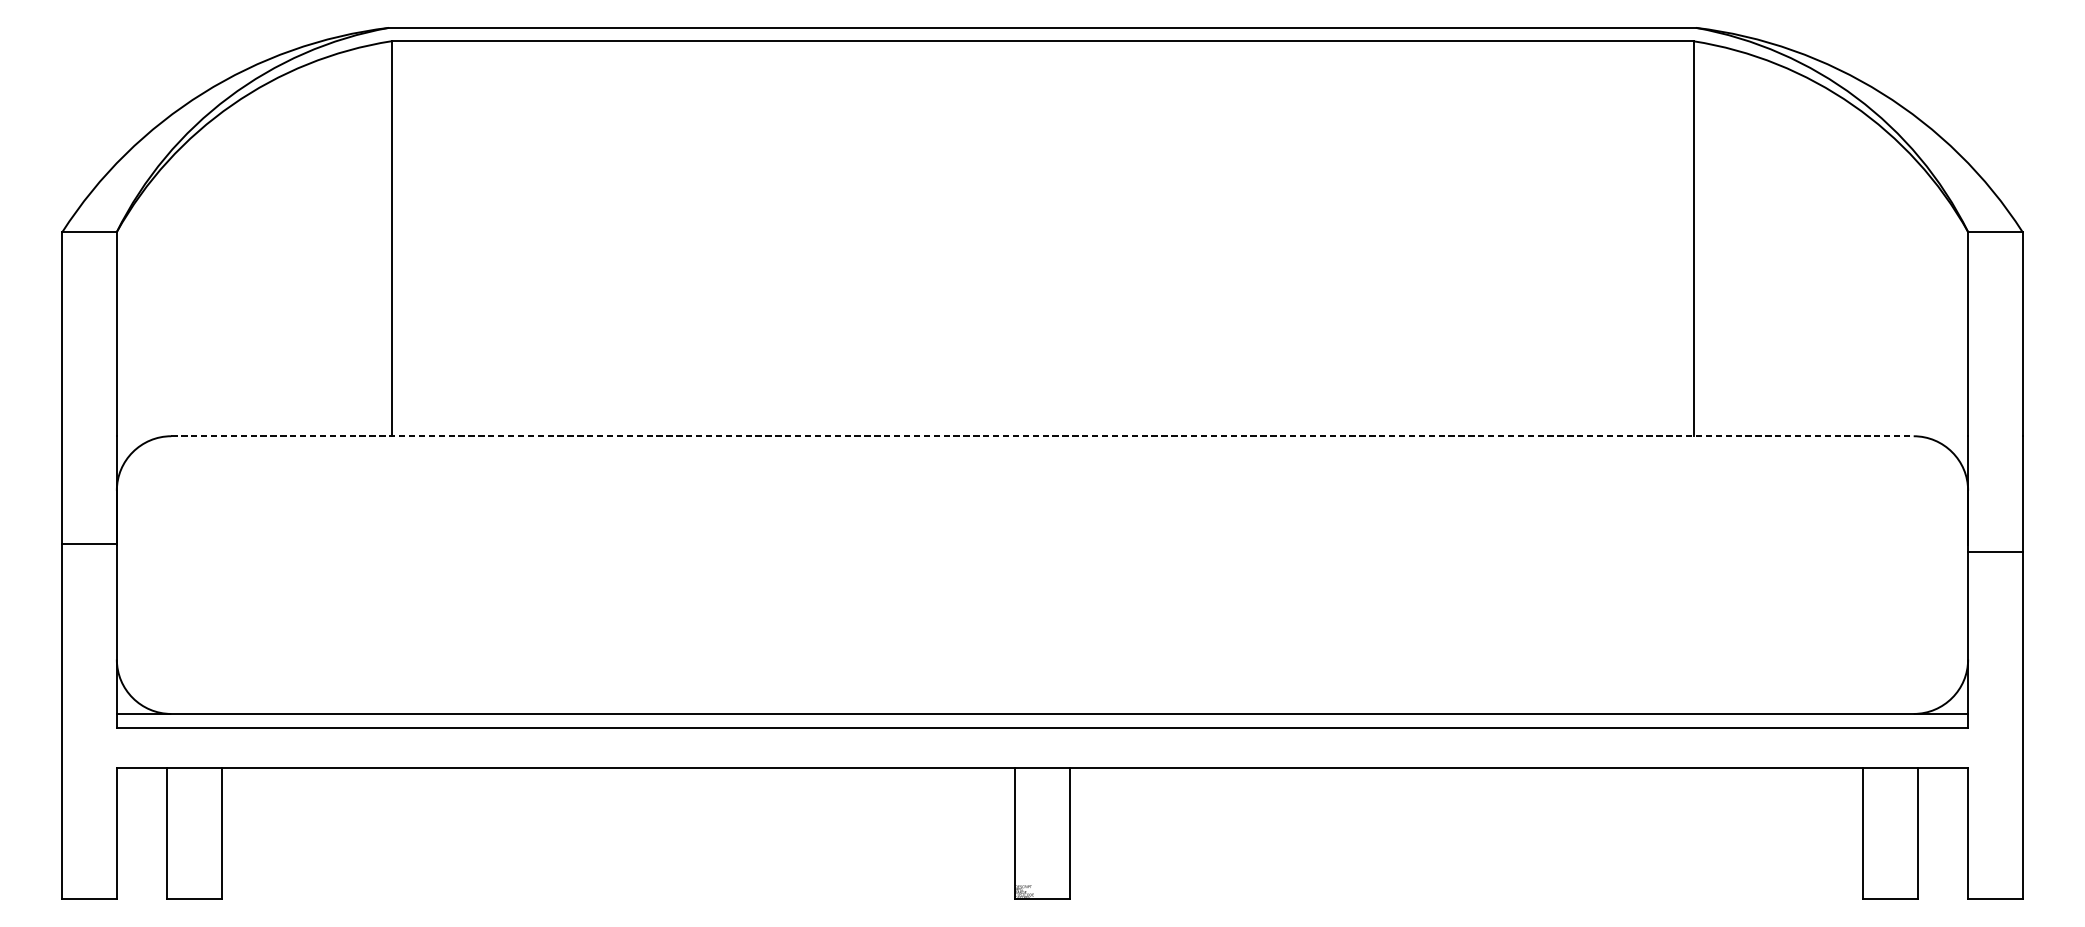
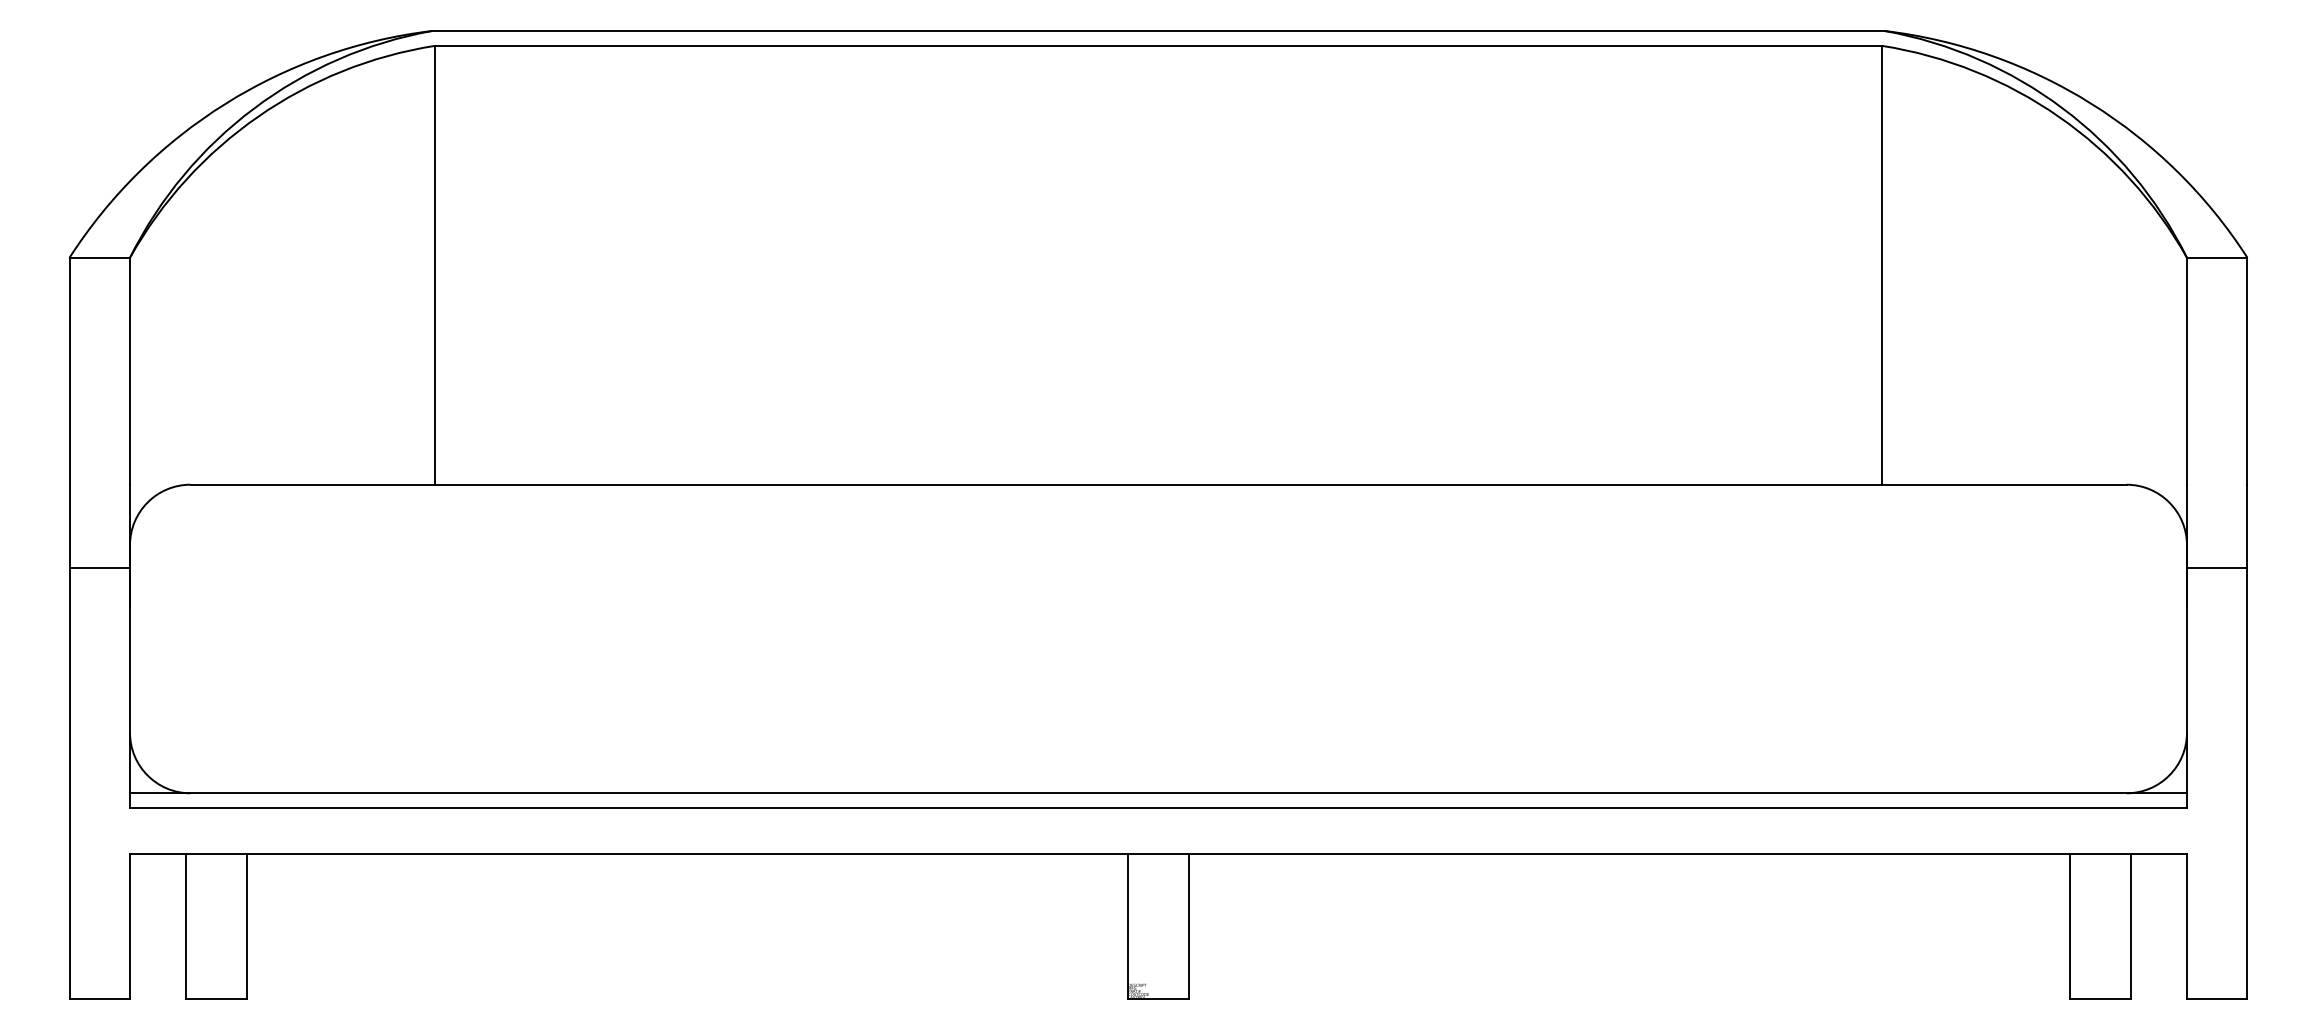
line: (1042, 436) -> (1158, 484), dashed -> solid
line: (89, 544) -> (99, 567), moved
line: (1994, 552) -> (2216, 567), moved

